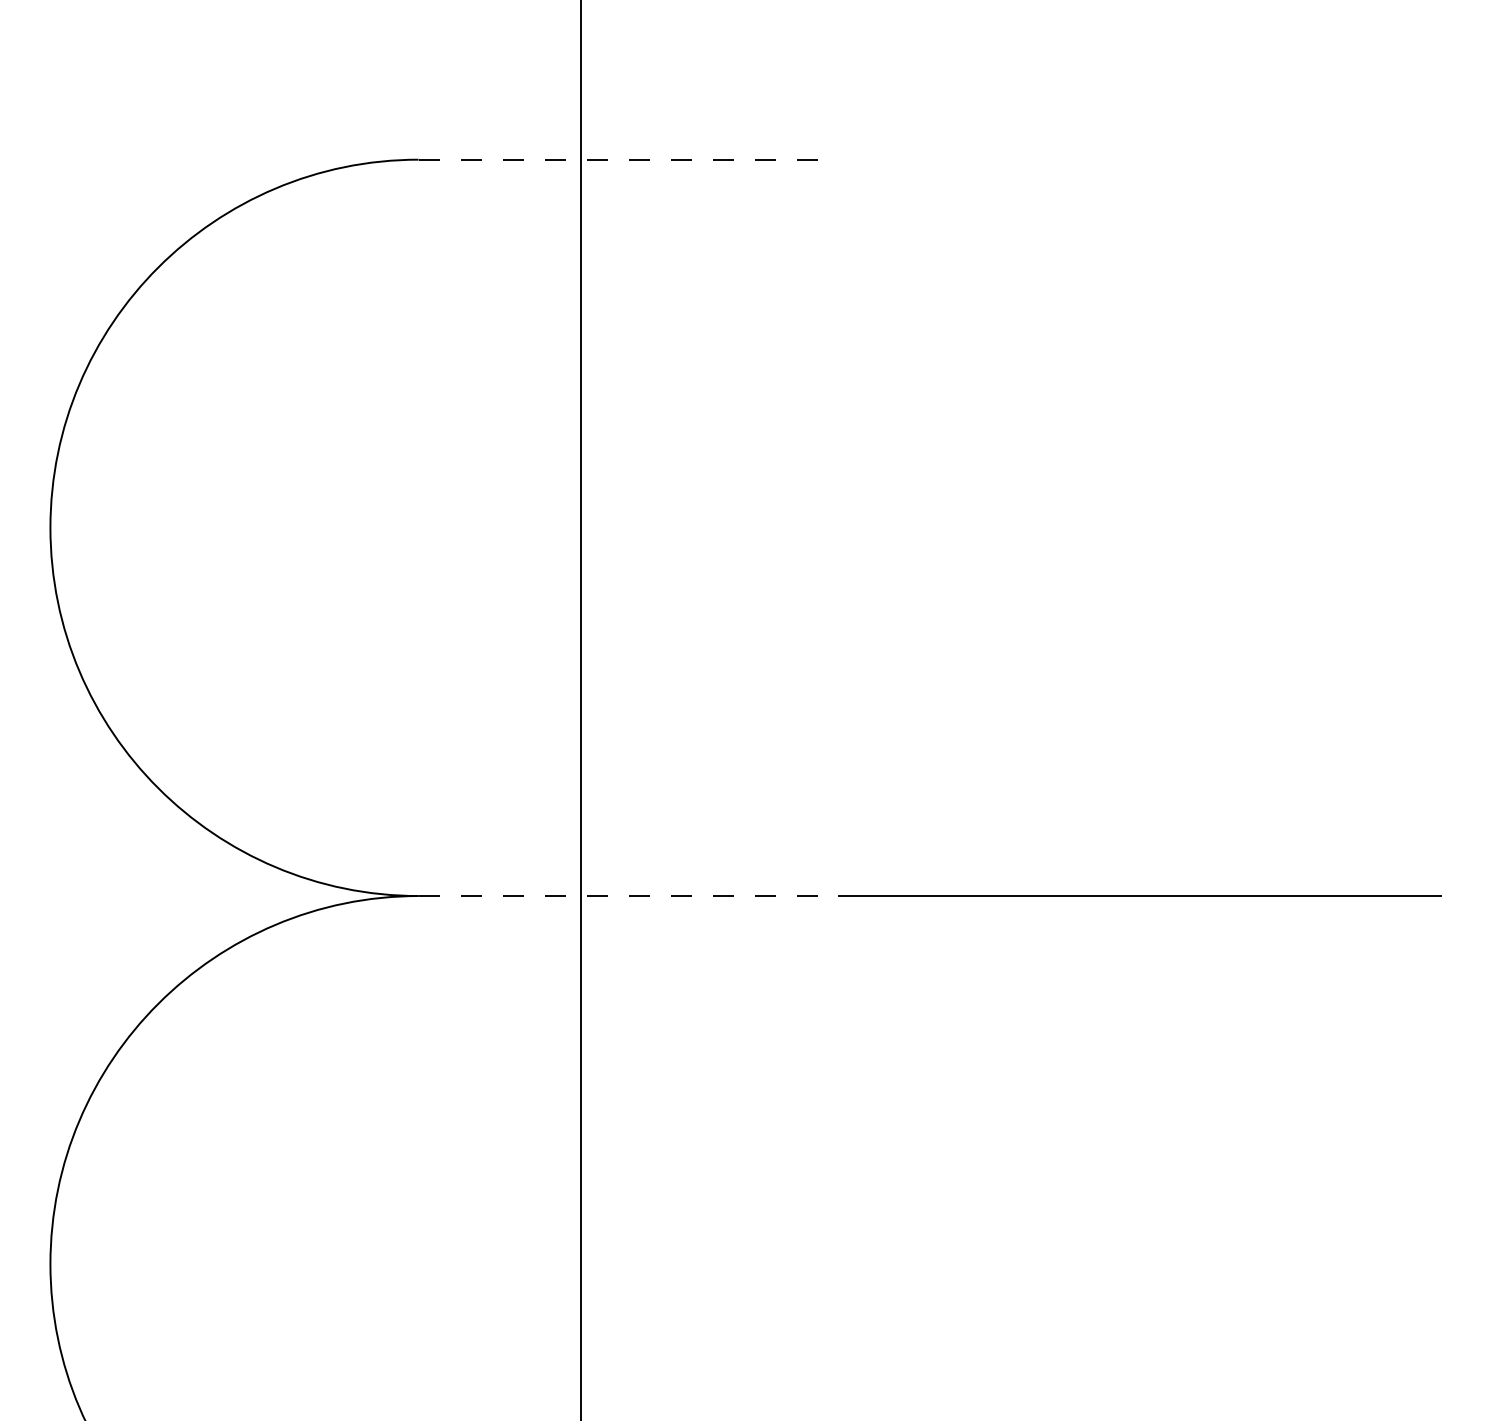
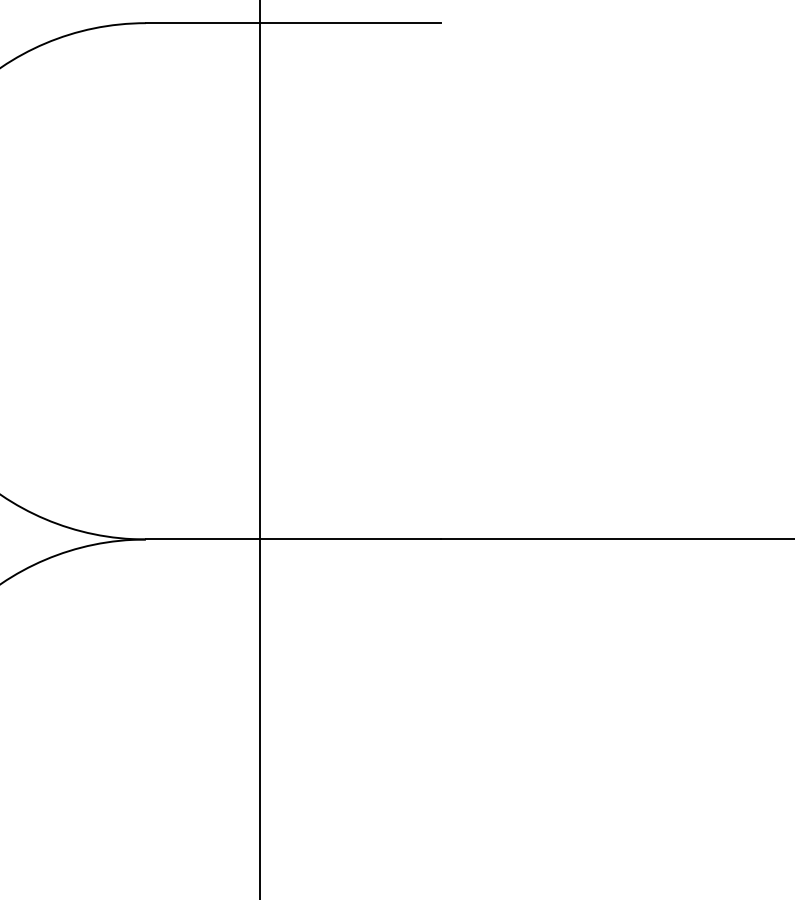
line: (629, 159) -> (293, 23), dashed -> solid
line: (629, 896) -> (293, 539), dashed -> solid

